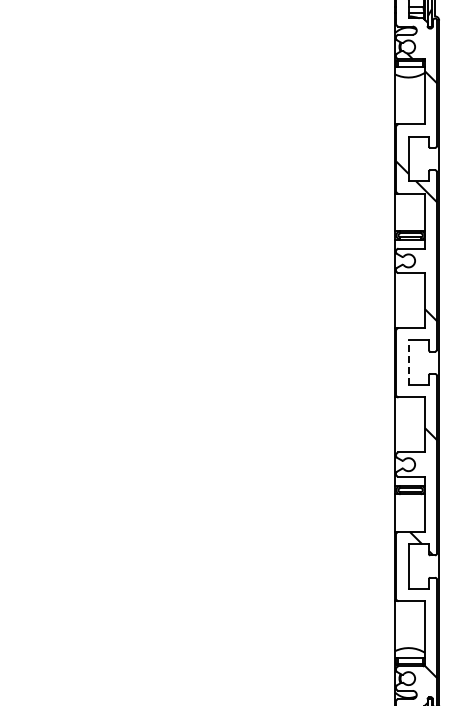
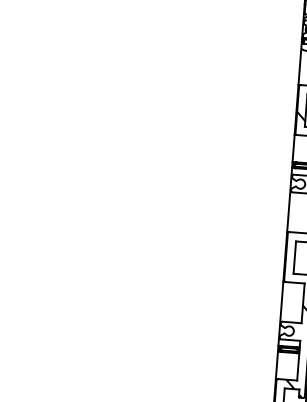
line: (408, 362) -> (294, 257), dashed -> solid

